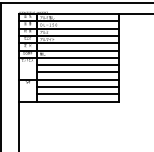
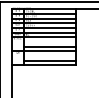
line: (77, 65) -> (49, 42), removed
line: (77, 87) -> (49, 56), removed

